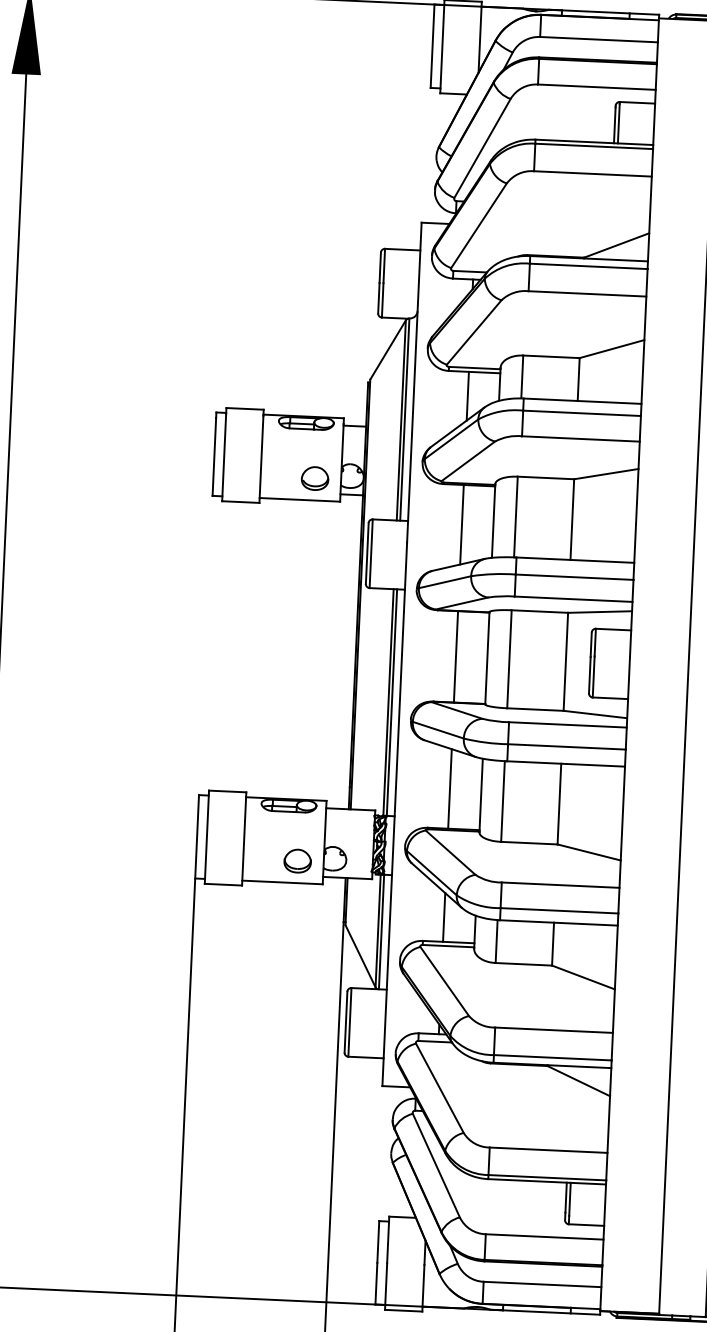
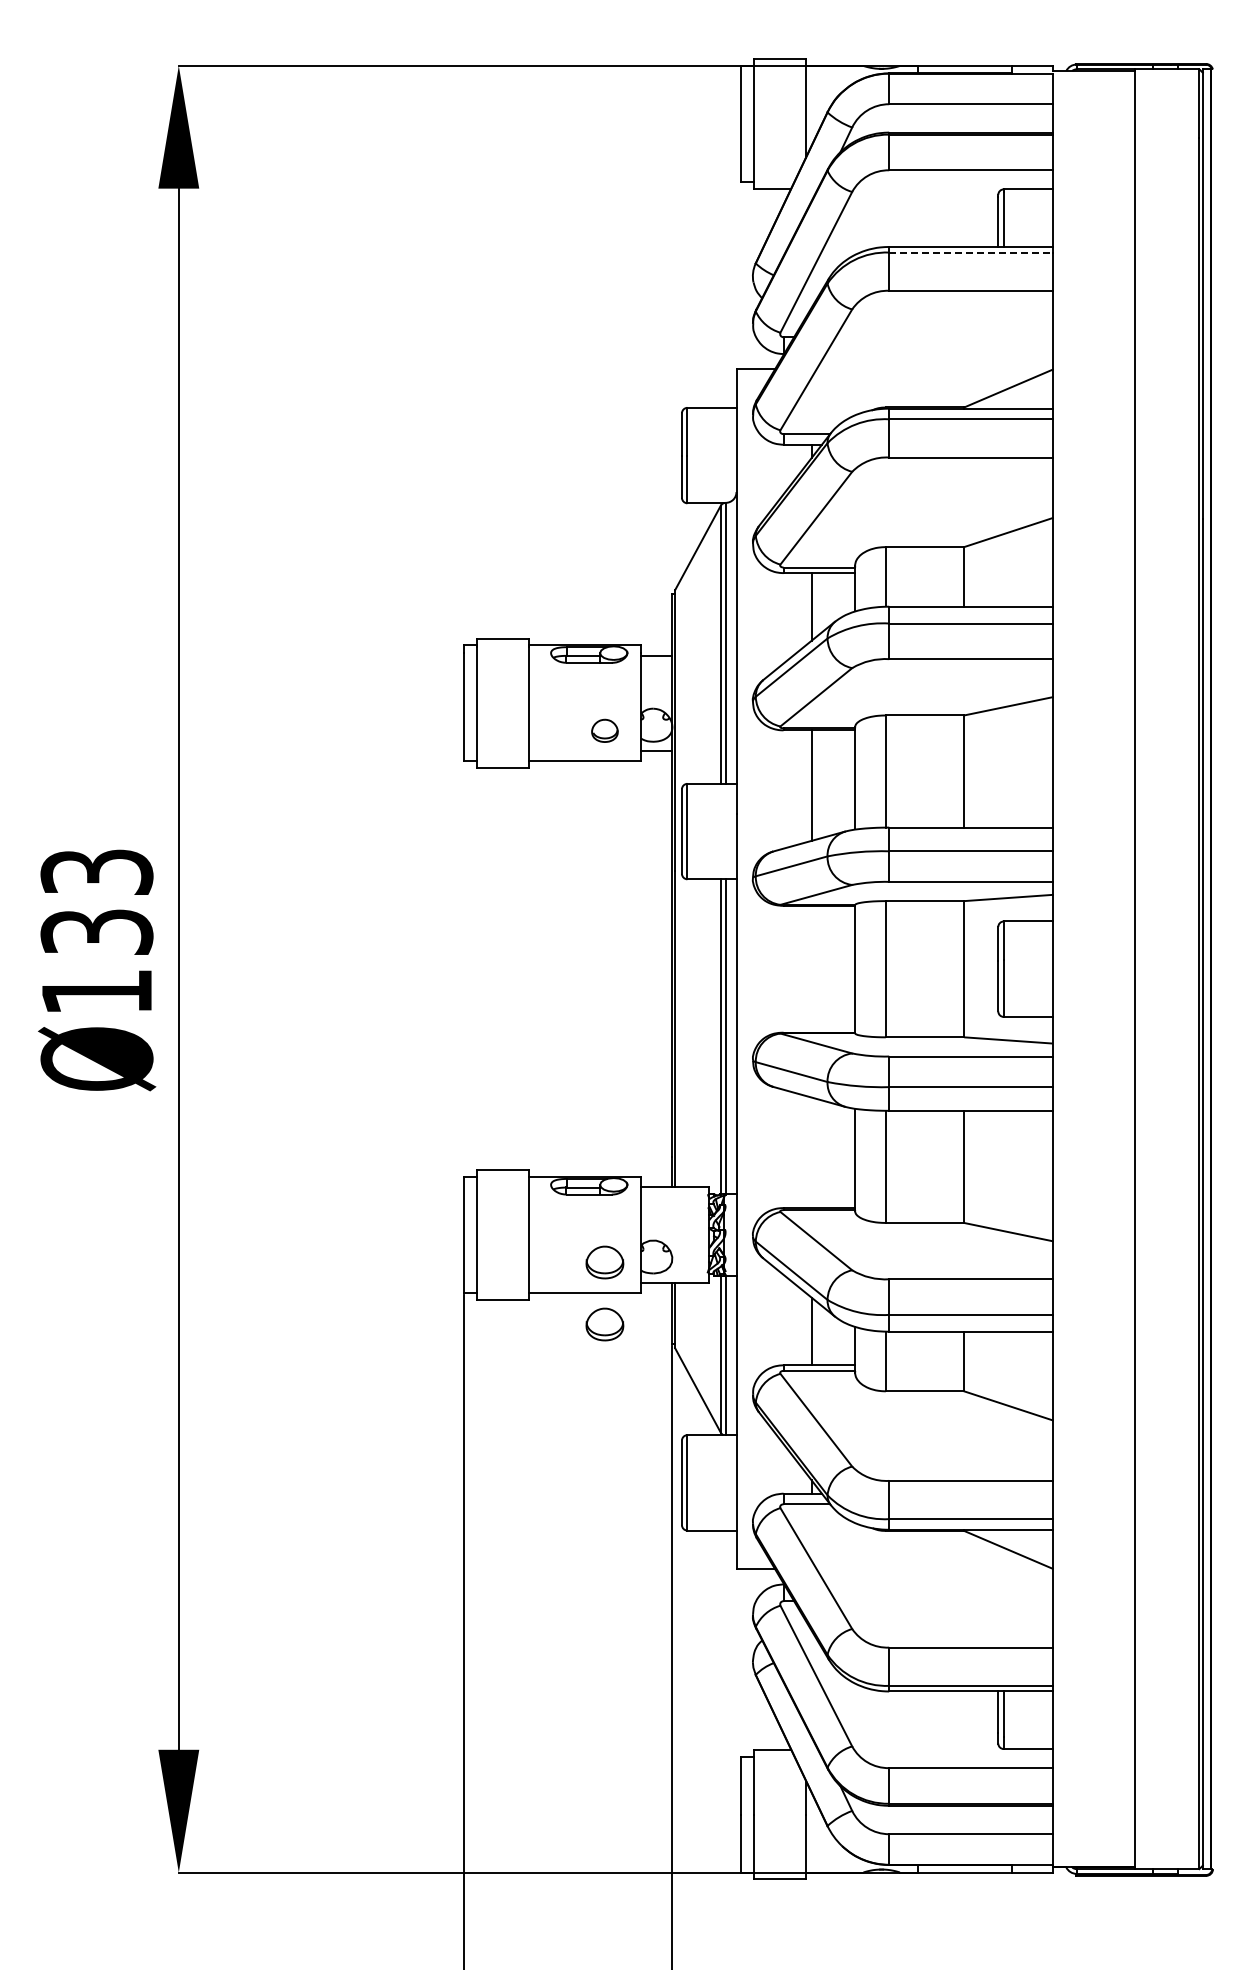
line: (594, 146) -> (971, 252), solid -> dashed
part: (314, 478) -> (604, 730), size x0.7
line: (456, 656) -> (811, 968), removed
line: (449, 788) -> (811, 1152), removed
part: (295, 905) -> (604, 1324), added

